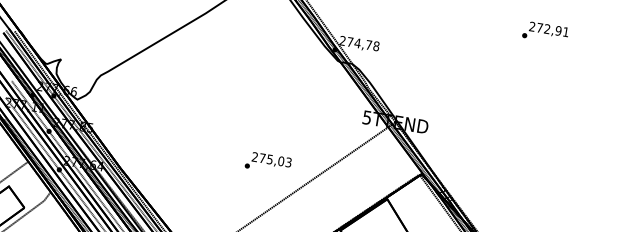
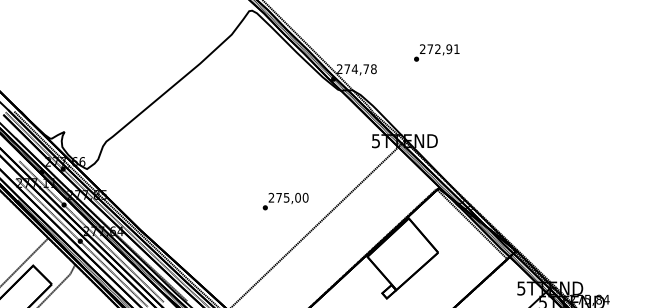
text: (545, 32) -> (436, 52), moved
text: (288, 162) -> (305, 197), 275,03 -> 275,00

